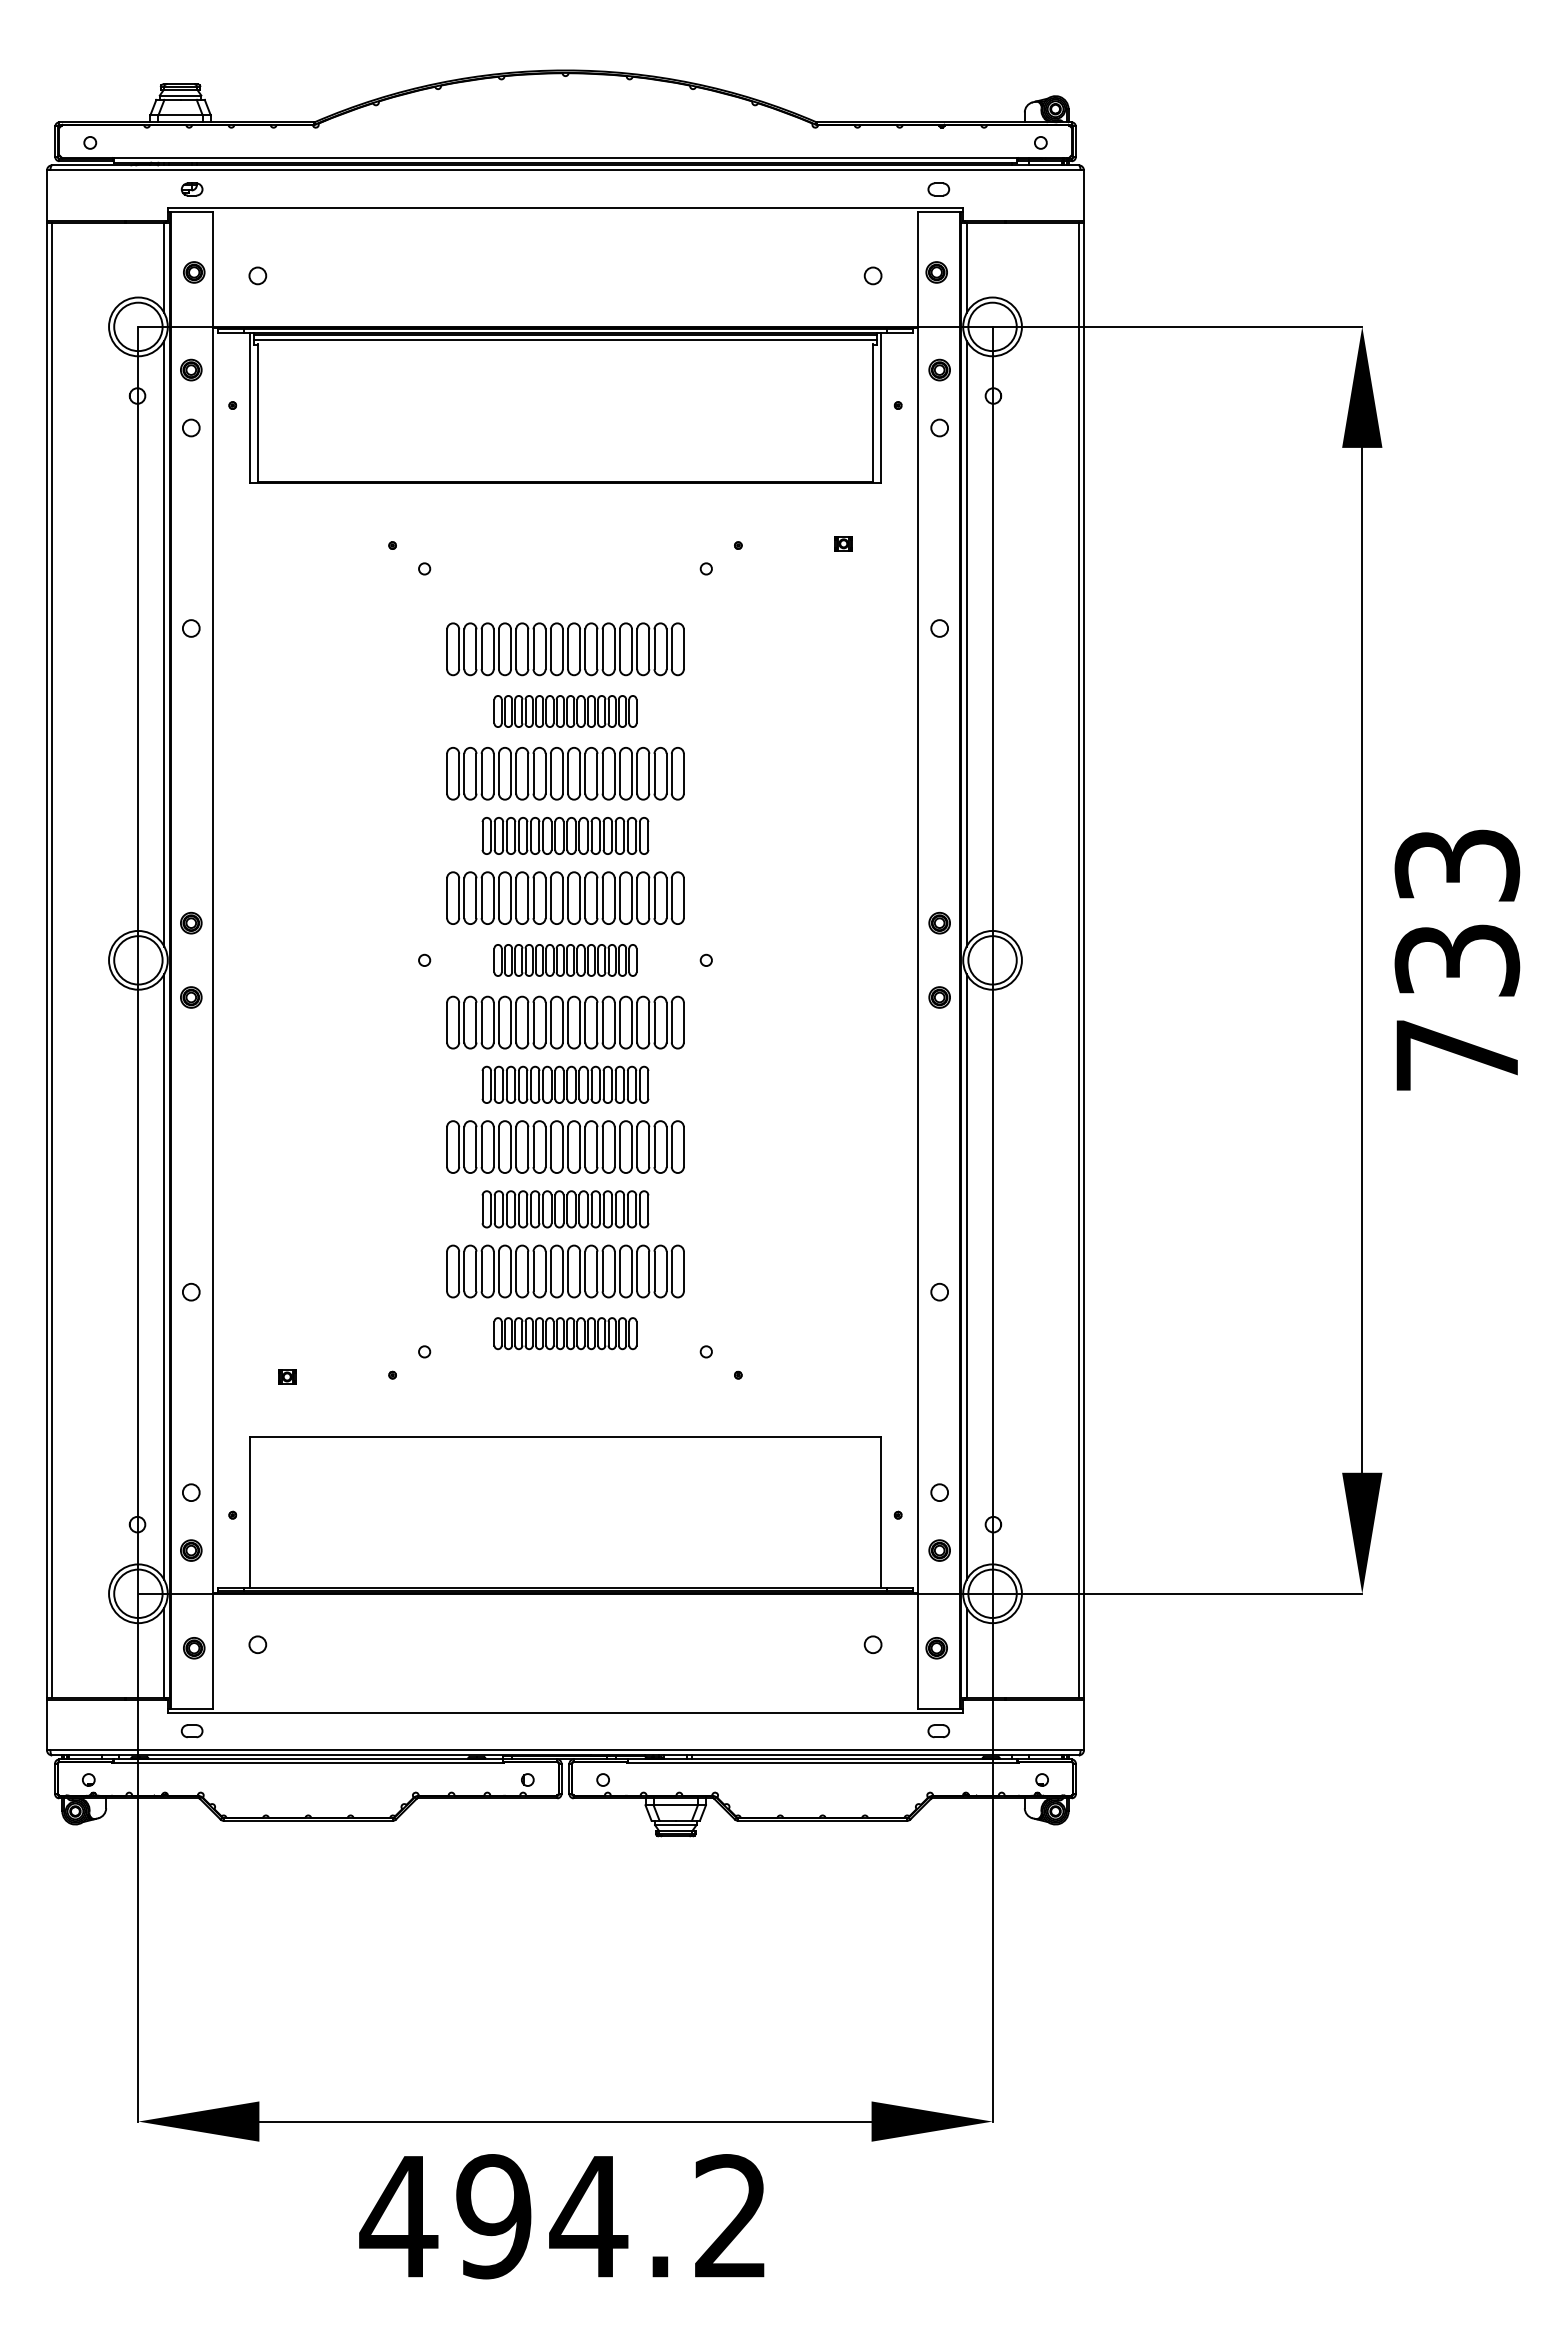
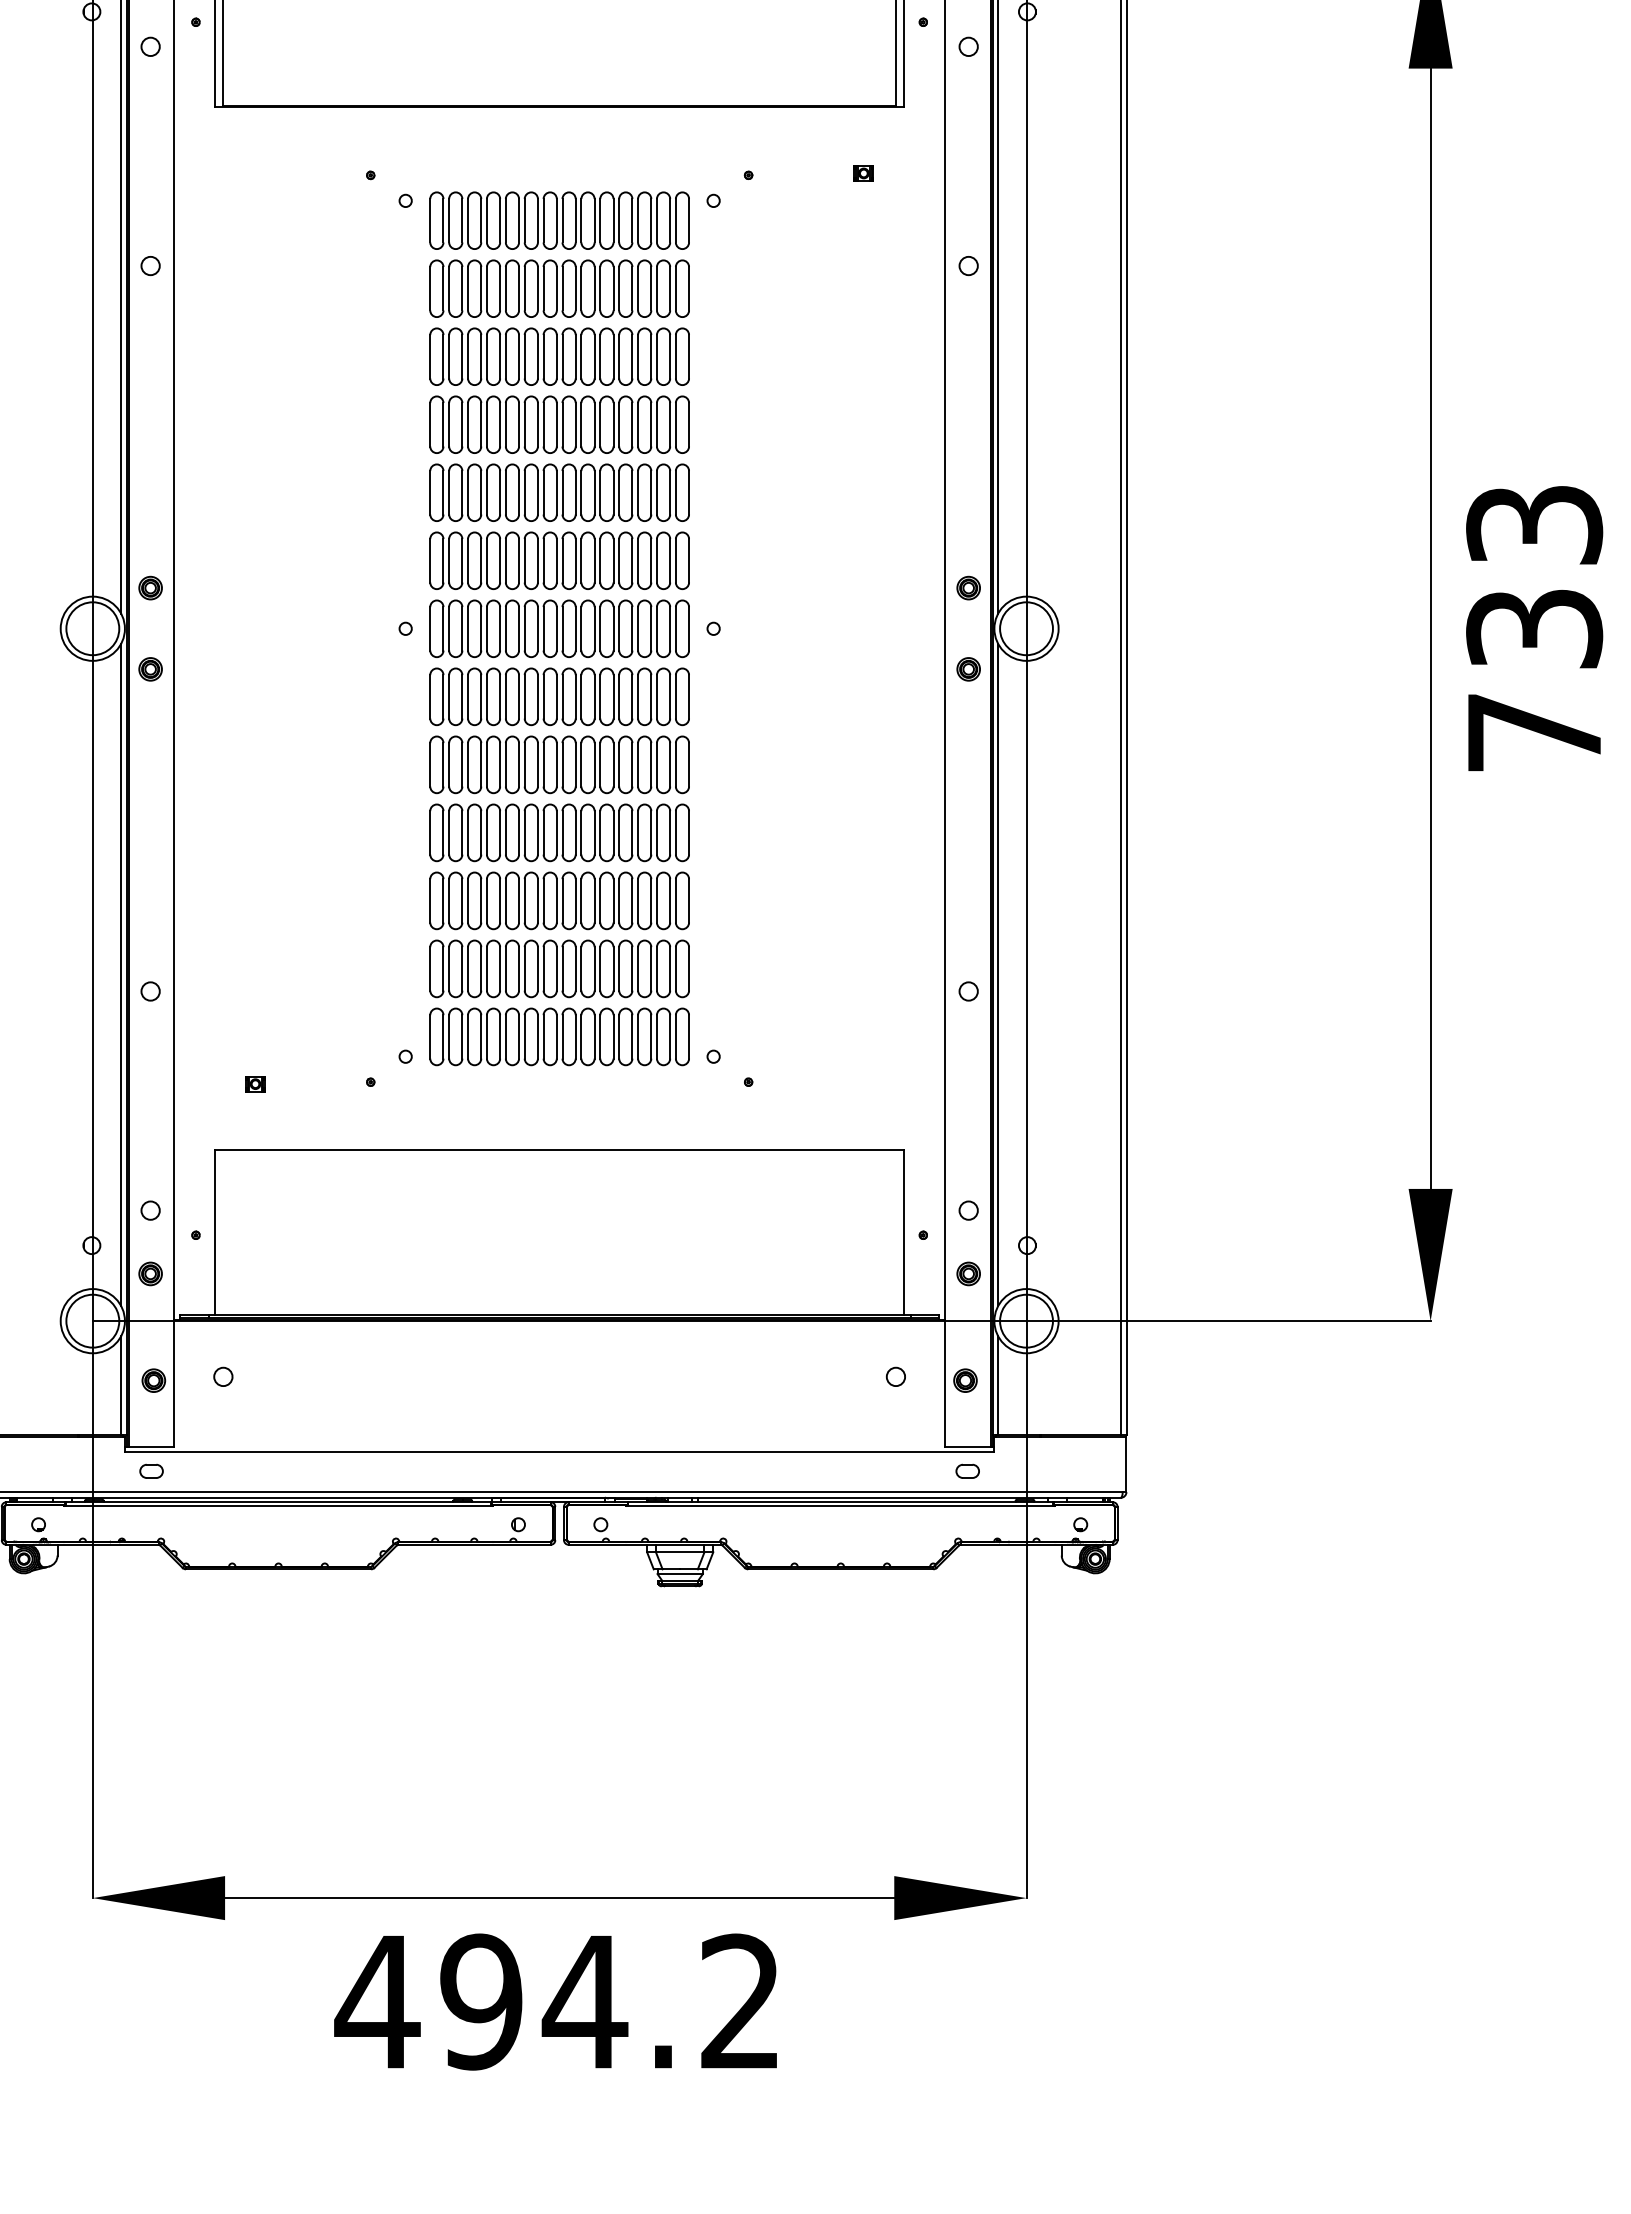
part: (565, 586) -> (559, 220), added
part: (565, 711) -> (559, 356), size x1.67
part: (565, 835) -> (559, 492), size x1.43
part: (565, 960) -> (559, 628), size x1.67
part: (565, 1084) -> (559, 764), size x1.43
part: (565, 1209) -> (559, 901), size x1.43
part: (565, 1333) -> (559, 1036), size x1.67

